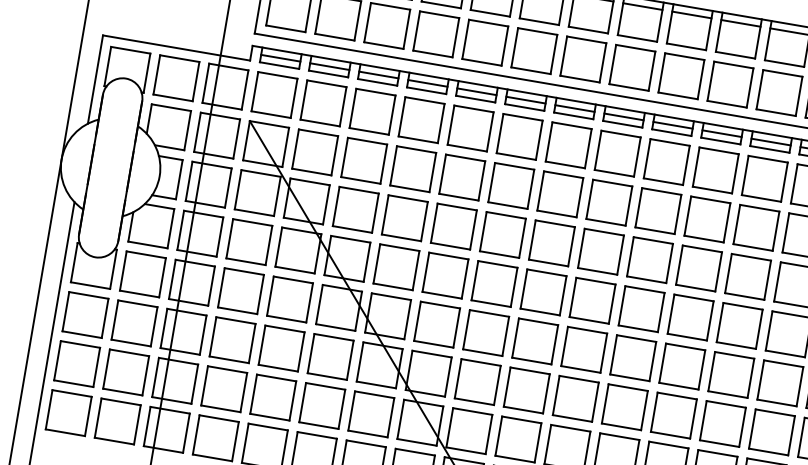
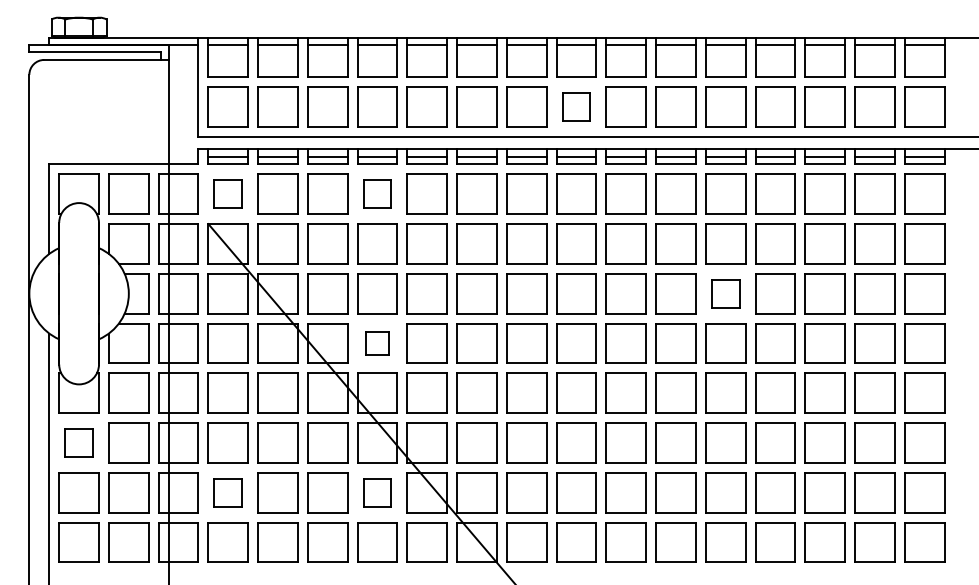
part: (632, 67) -> (576, 106), size x0.7
part: (273, 94) -> (227, 193), size x0.7
part: (421, 119) -> (377, 193), size x0.7
part: (396, 267) -> (377, 343), size x0.6
part: (747, 276) -> (725, 293), size x0.7
part: (84, 314) -> (78, 442), size x0.7
part: (223, 388) -> (227, 492), size x0.7
part: (371, 414) -> (377, 492), size x0.7

